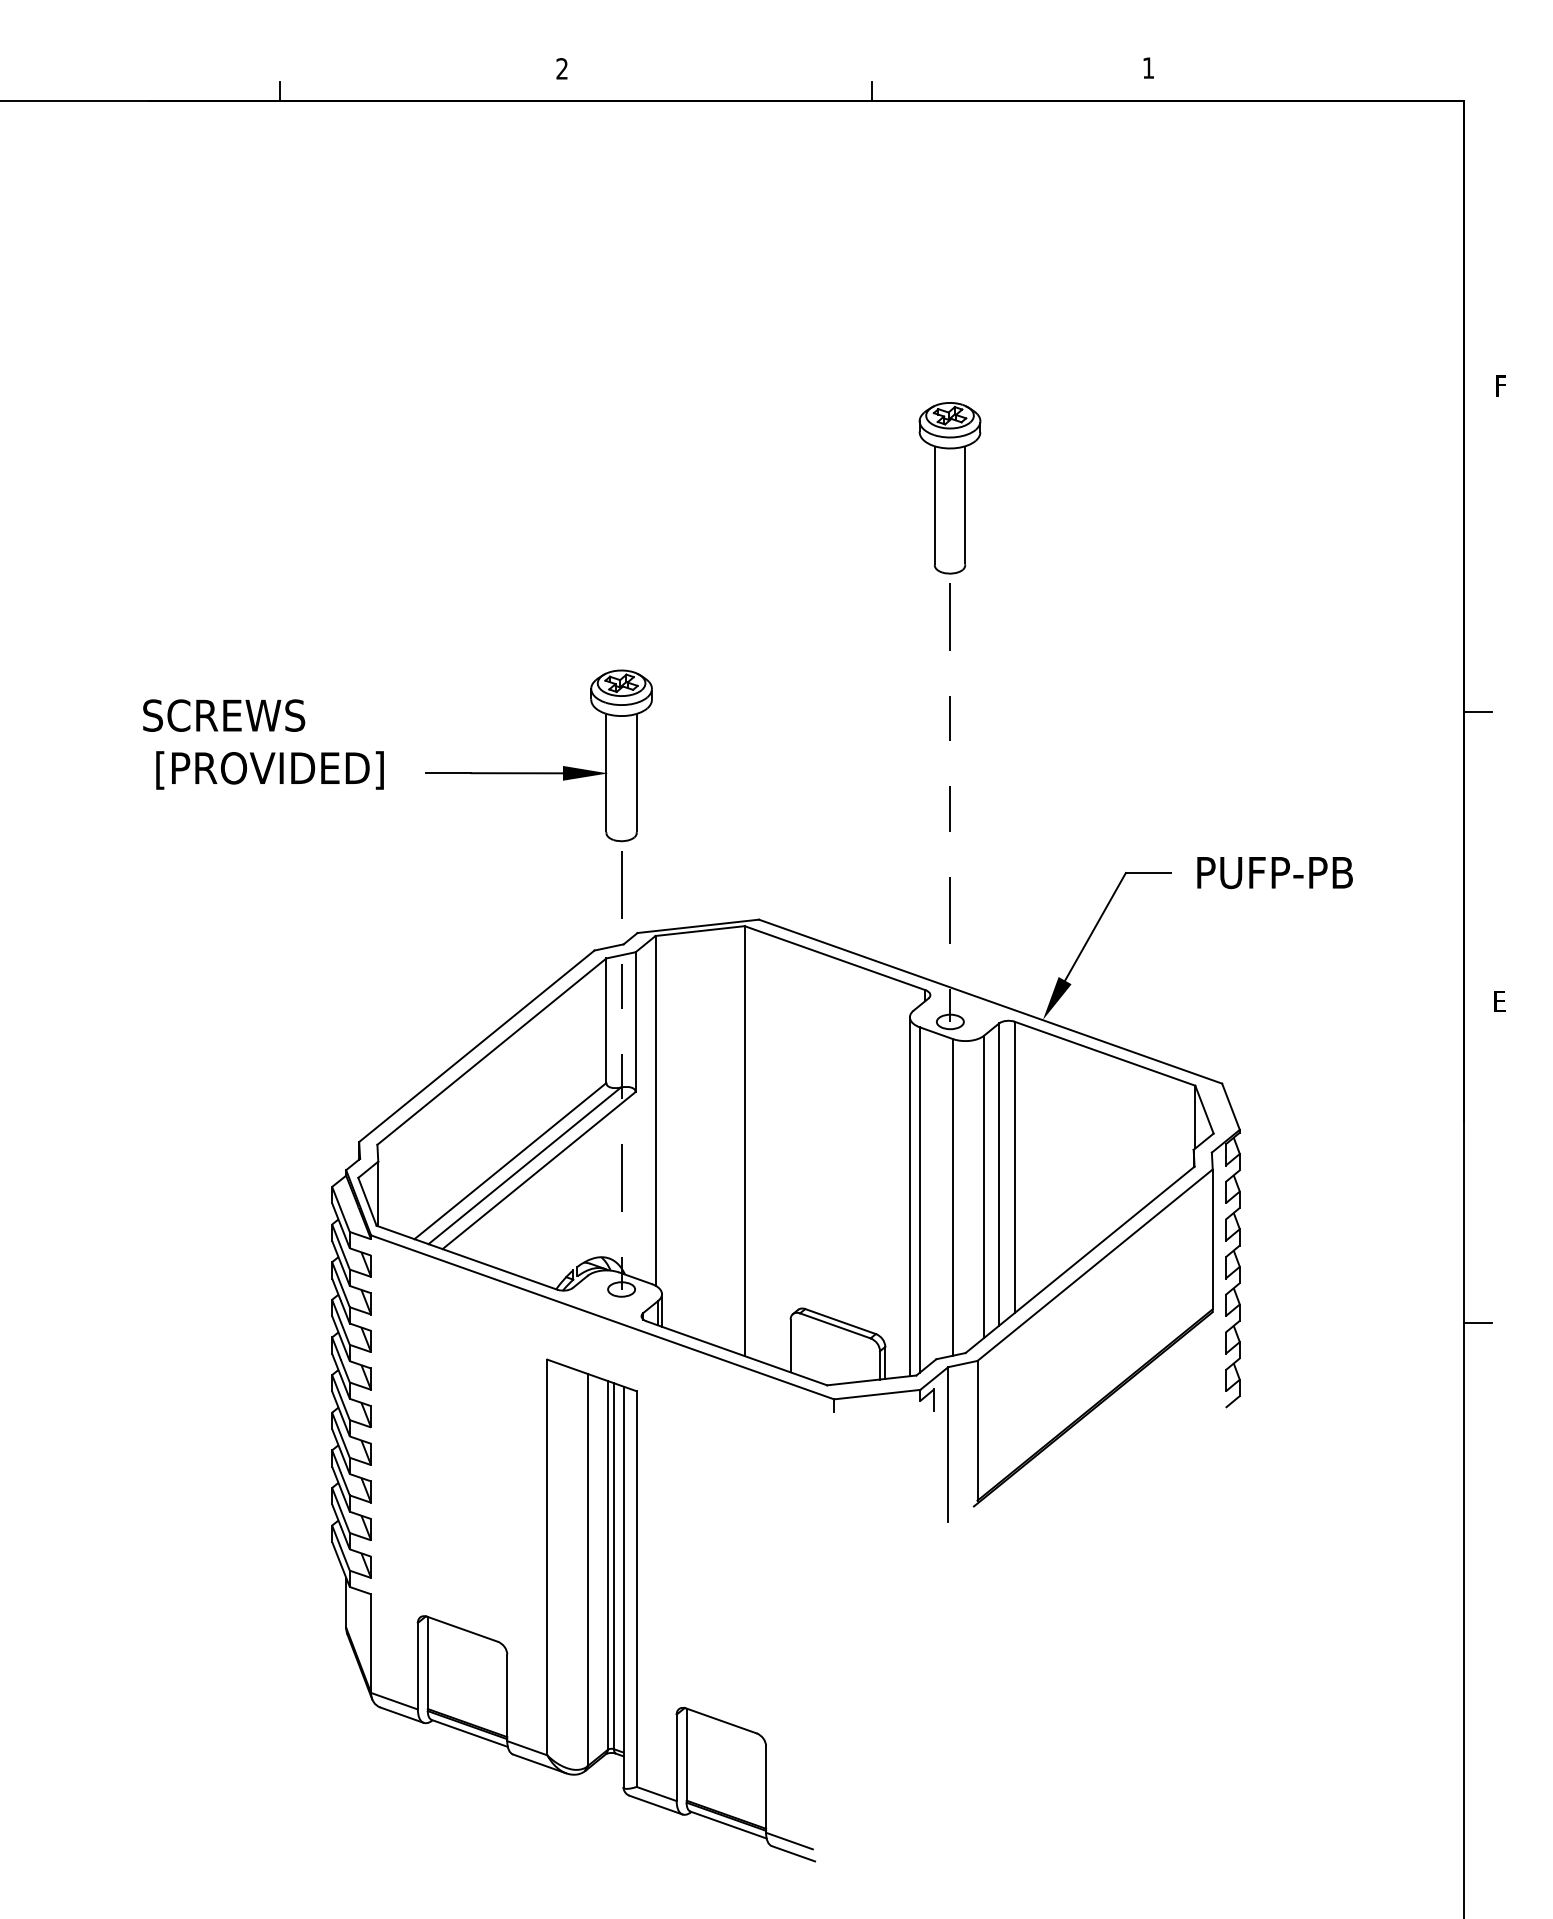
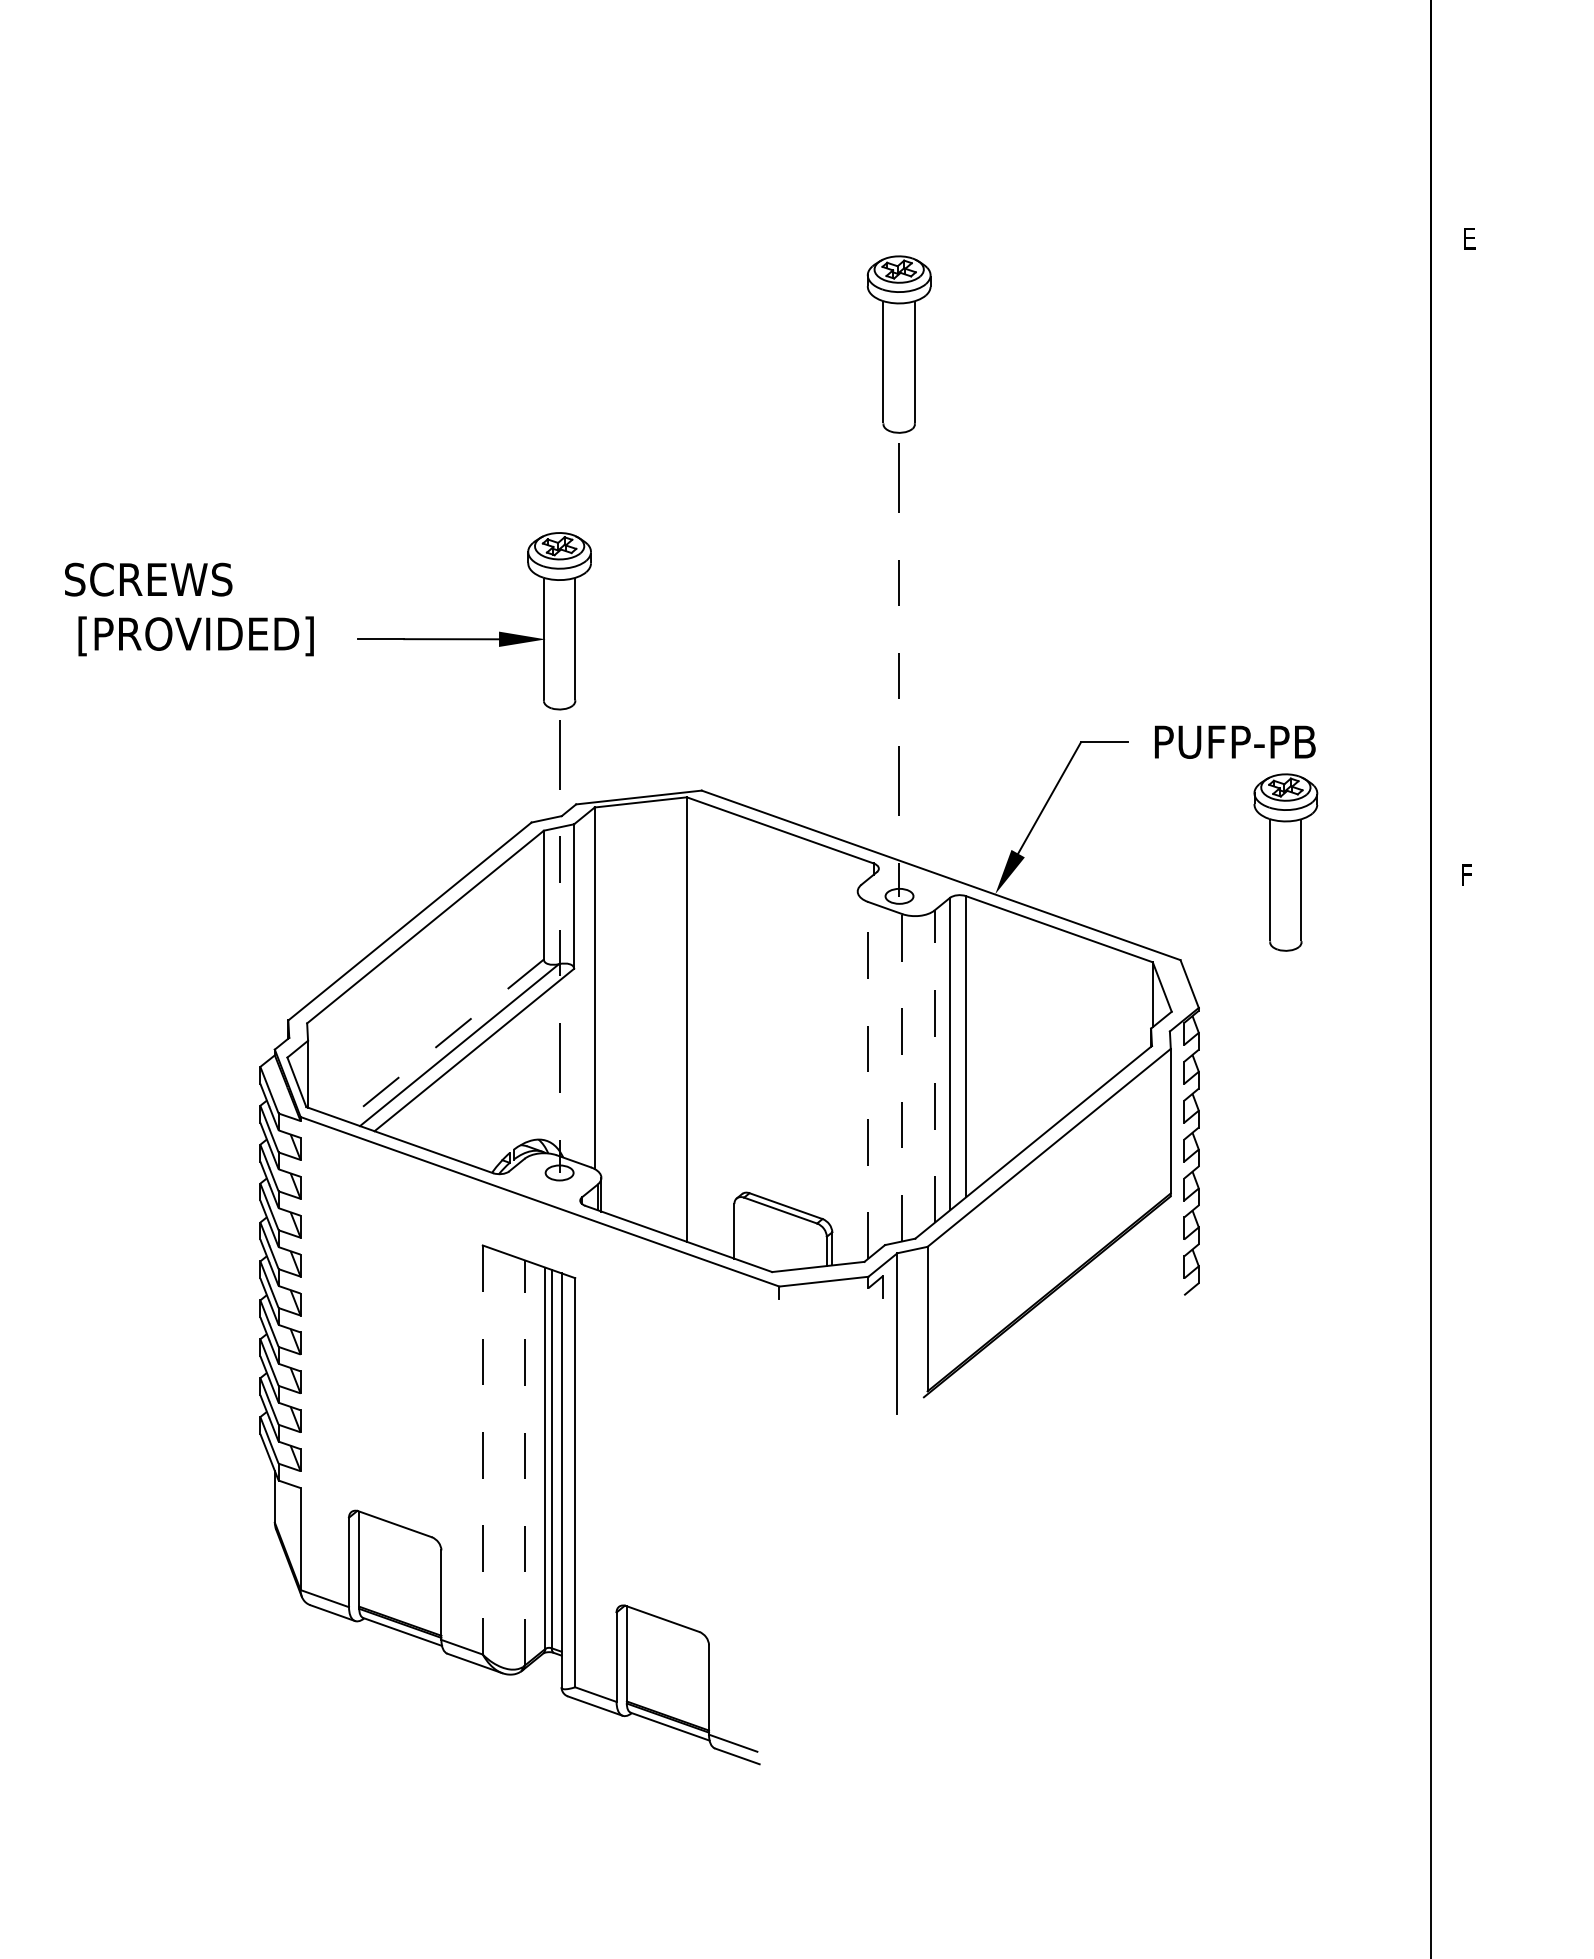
text: (1503, 385) -> (1471, 238), F -> E
line: (1478, 712) -> (1445, 576), removed
part: (1323, 989) -> (1285, 862), added
text: (1501, 1001) -> (1469, 875), E -> F
line: (510, 1161) -> (444, 1040), solid -> dashed
line: (984, 1186) -> (934, 1066), solid -> dashed
line: (909, 1196) -> (857, 1076), removed
line: (952, 1196) -> (901, 1076), solid -> dashed
line: (920, 1199) -> (868, 1079), solid -> dashed
line: (1478, 1322) -> (1445, 1207), removed
line: (547, 1557) -> (483, 1450), solid -> dashed
line: (587, 1569) -> (524, 1462), solid -> dashed

